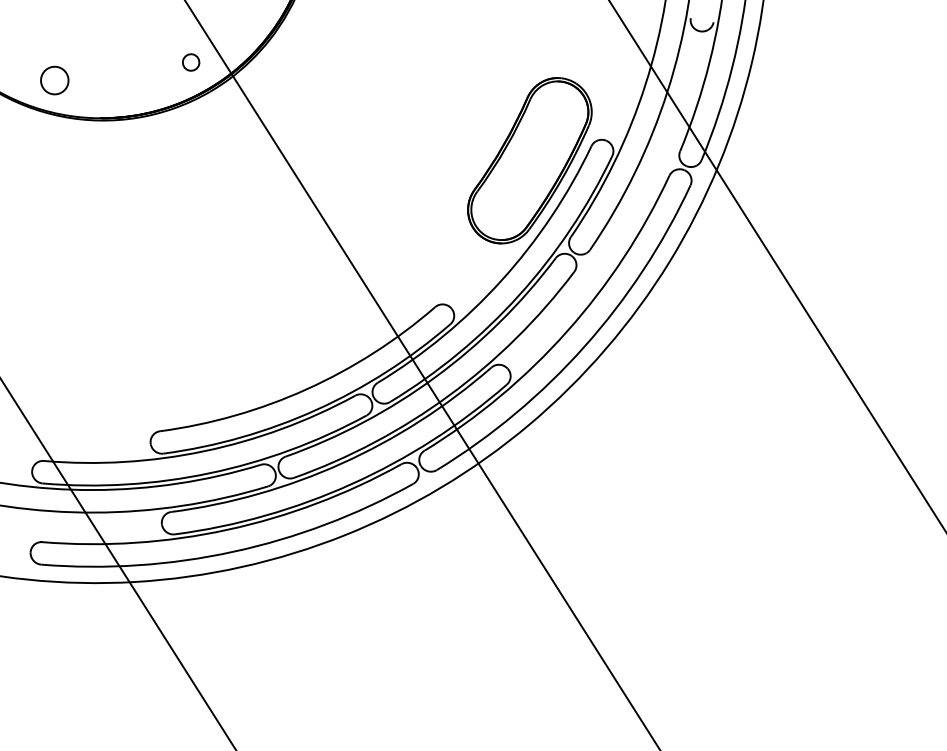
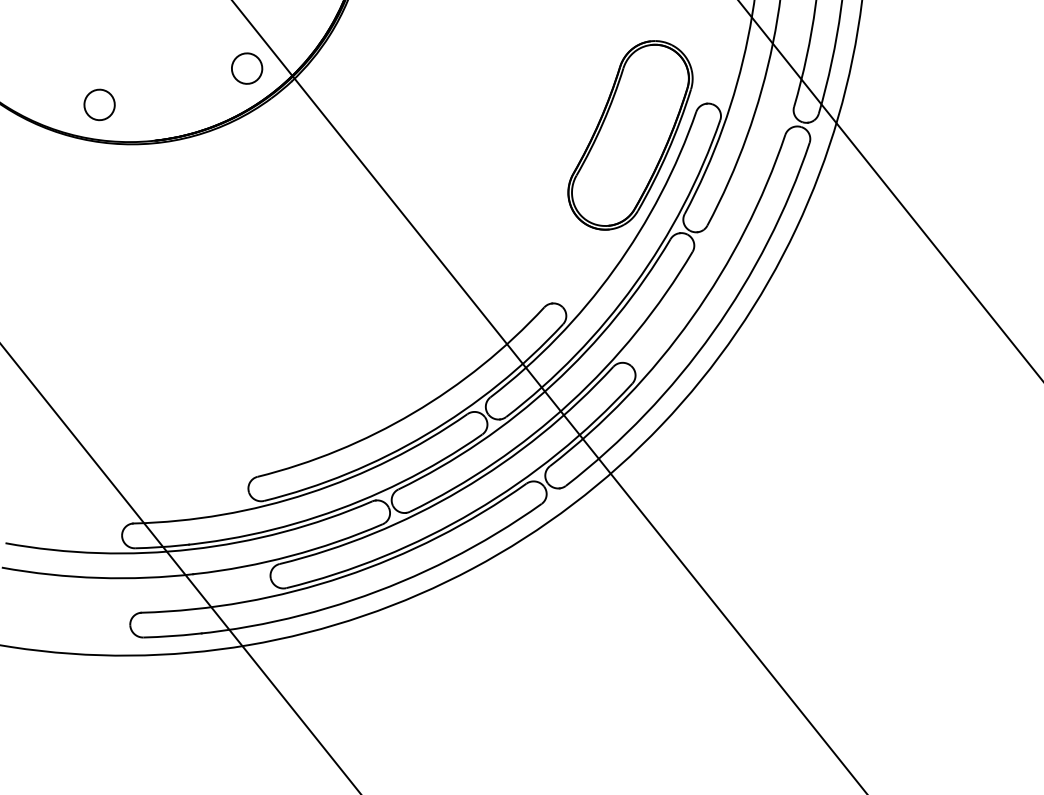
part: (190, 62) -> (246, 68), size x1.67

